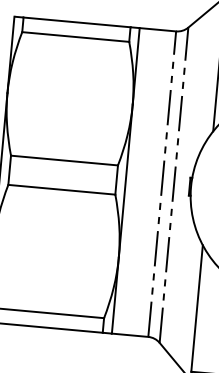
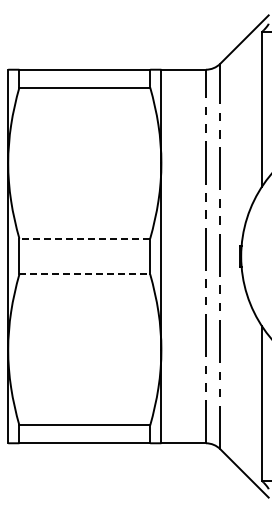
line: (64, 160) -> (84, 238), solid -> dashed
line: (62, 189) -> (85, 274), solid -> dashed

